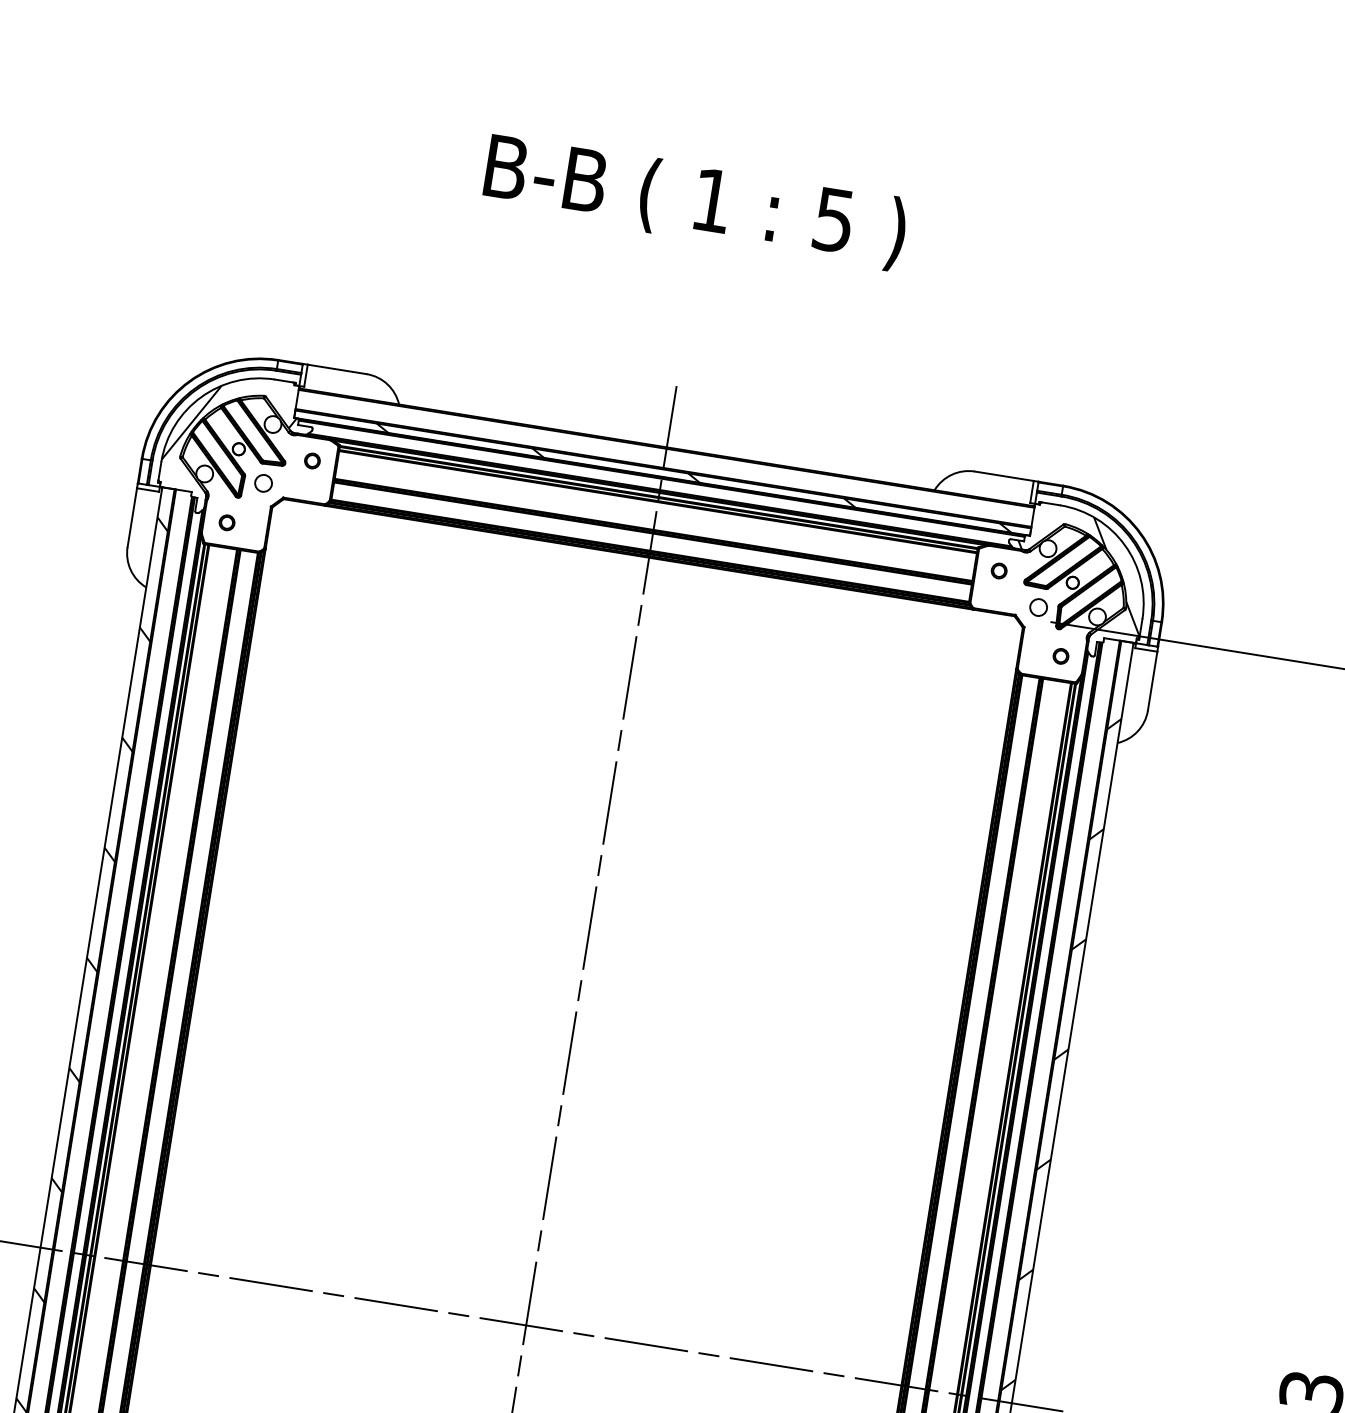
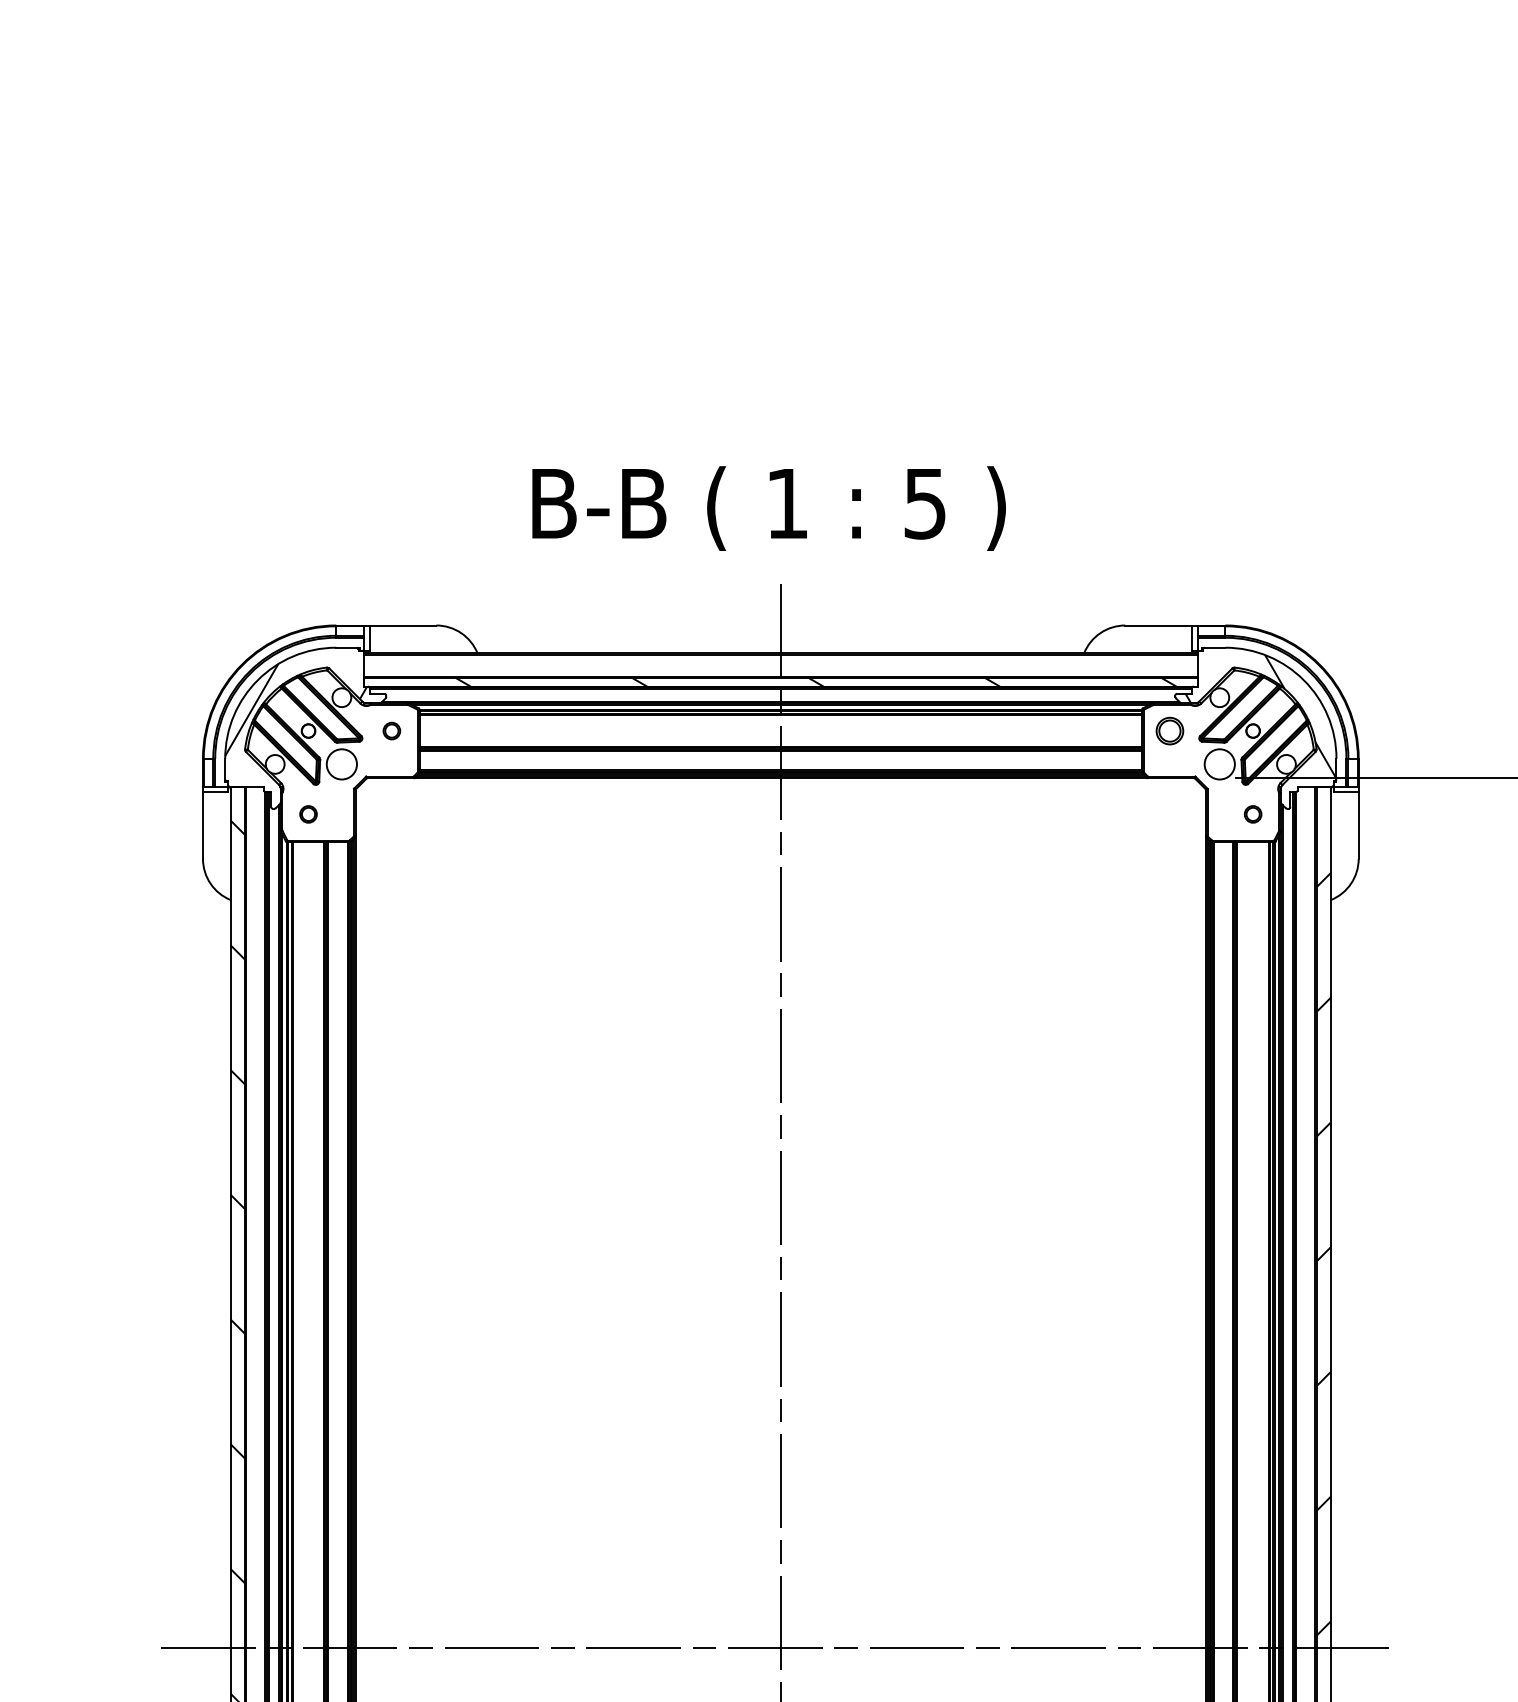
text: (694, 202) -> (768, 508), moved
circle: (263, 482) -> (341, 763), size x1.6
part: (999, 570) -> (1169, 730), size x1.6
circle: (1038, 606) -> (1219, 763), size x1.6

